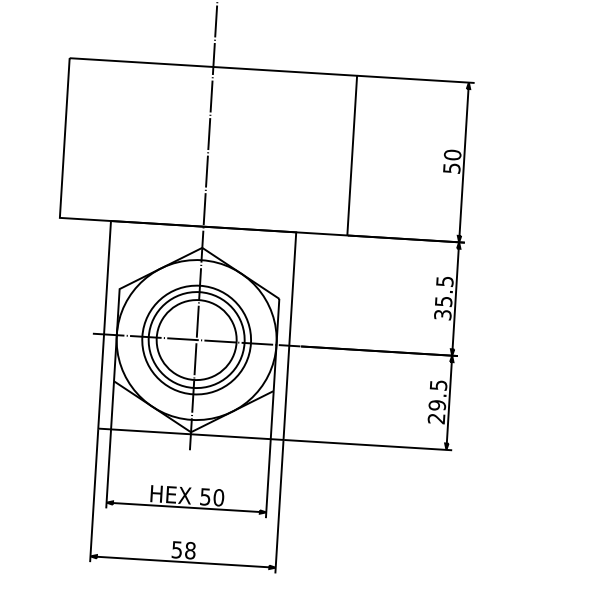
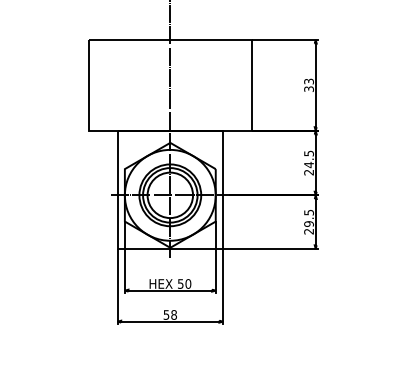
text: (451, 160) -> (308, 84), 50 -> 33
text: (442, 307) -> (308, 168), 35.5 -> 24.5

